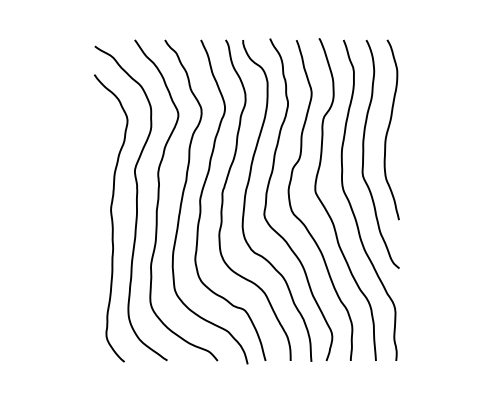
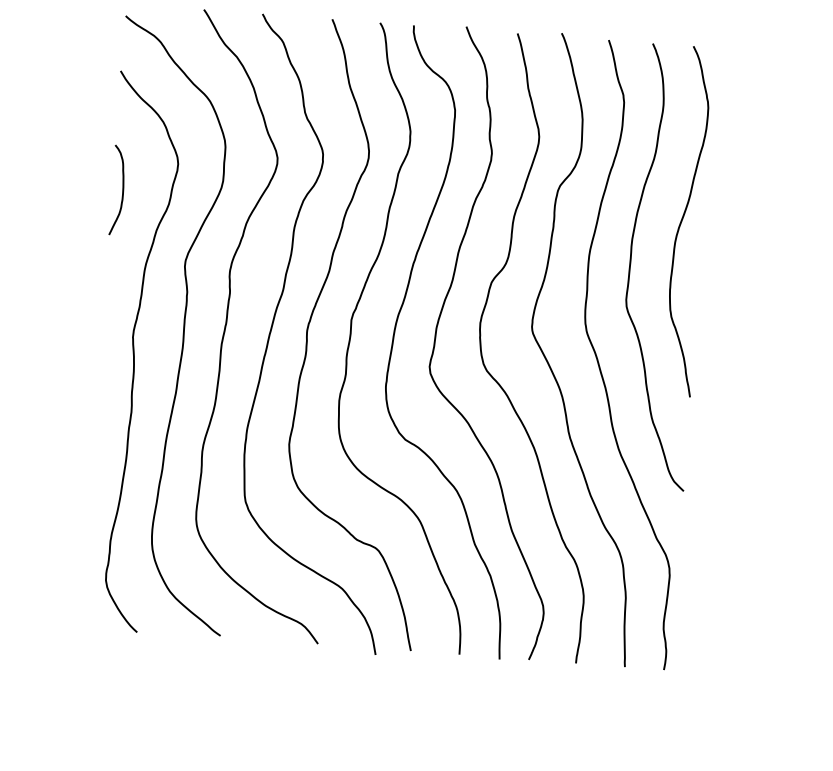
curve: (99, 135) -> (121, 189), added

